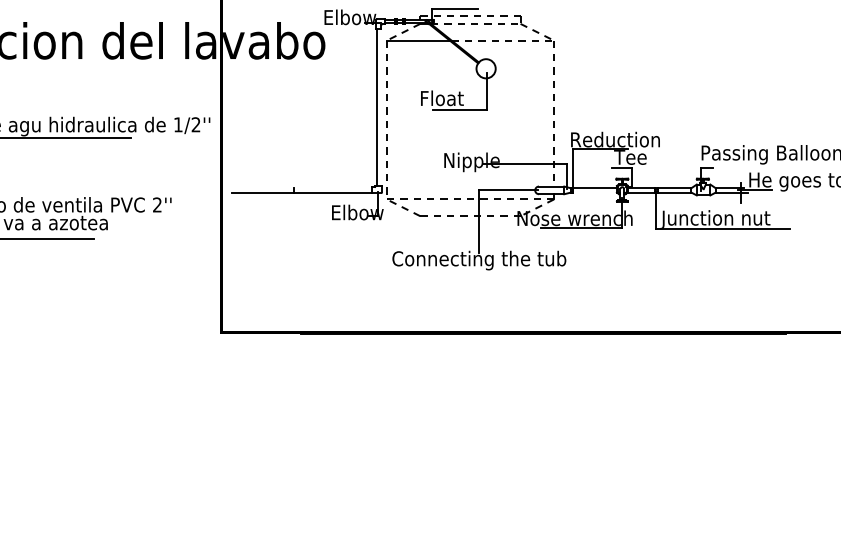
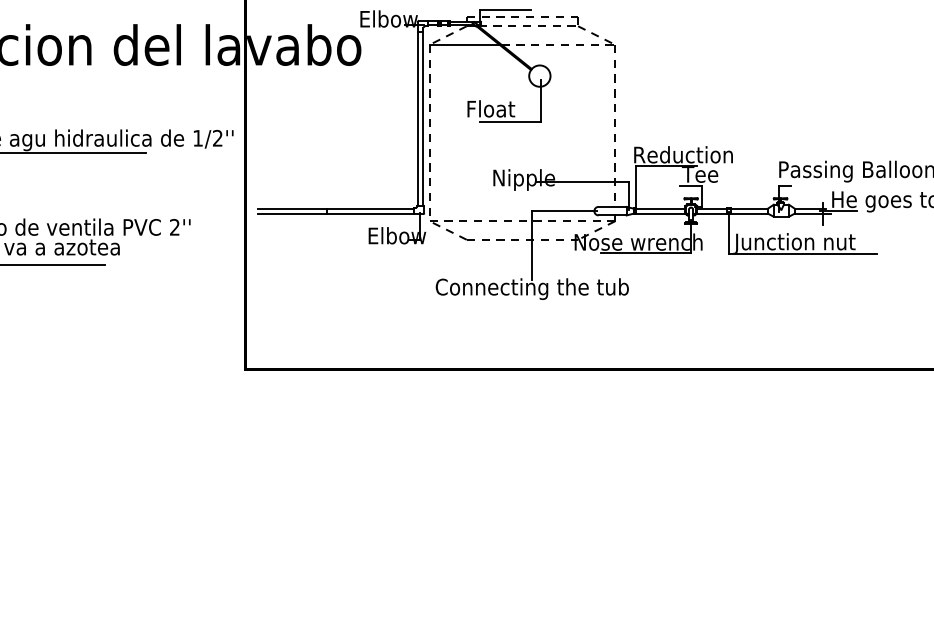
line: (380, 106) -> (422, 118), added
line: (302, 187) -> (335, 208), added
line: (594, 192) -> (660, 213), added

